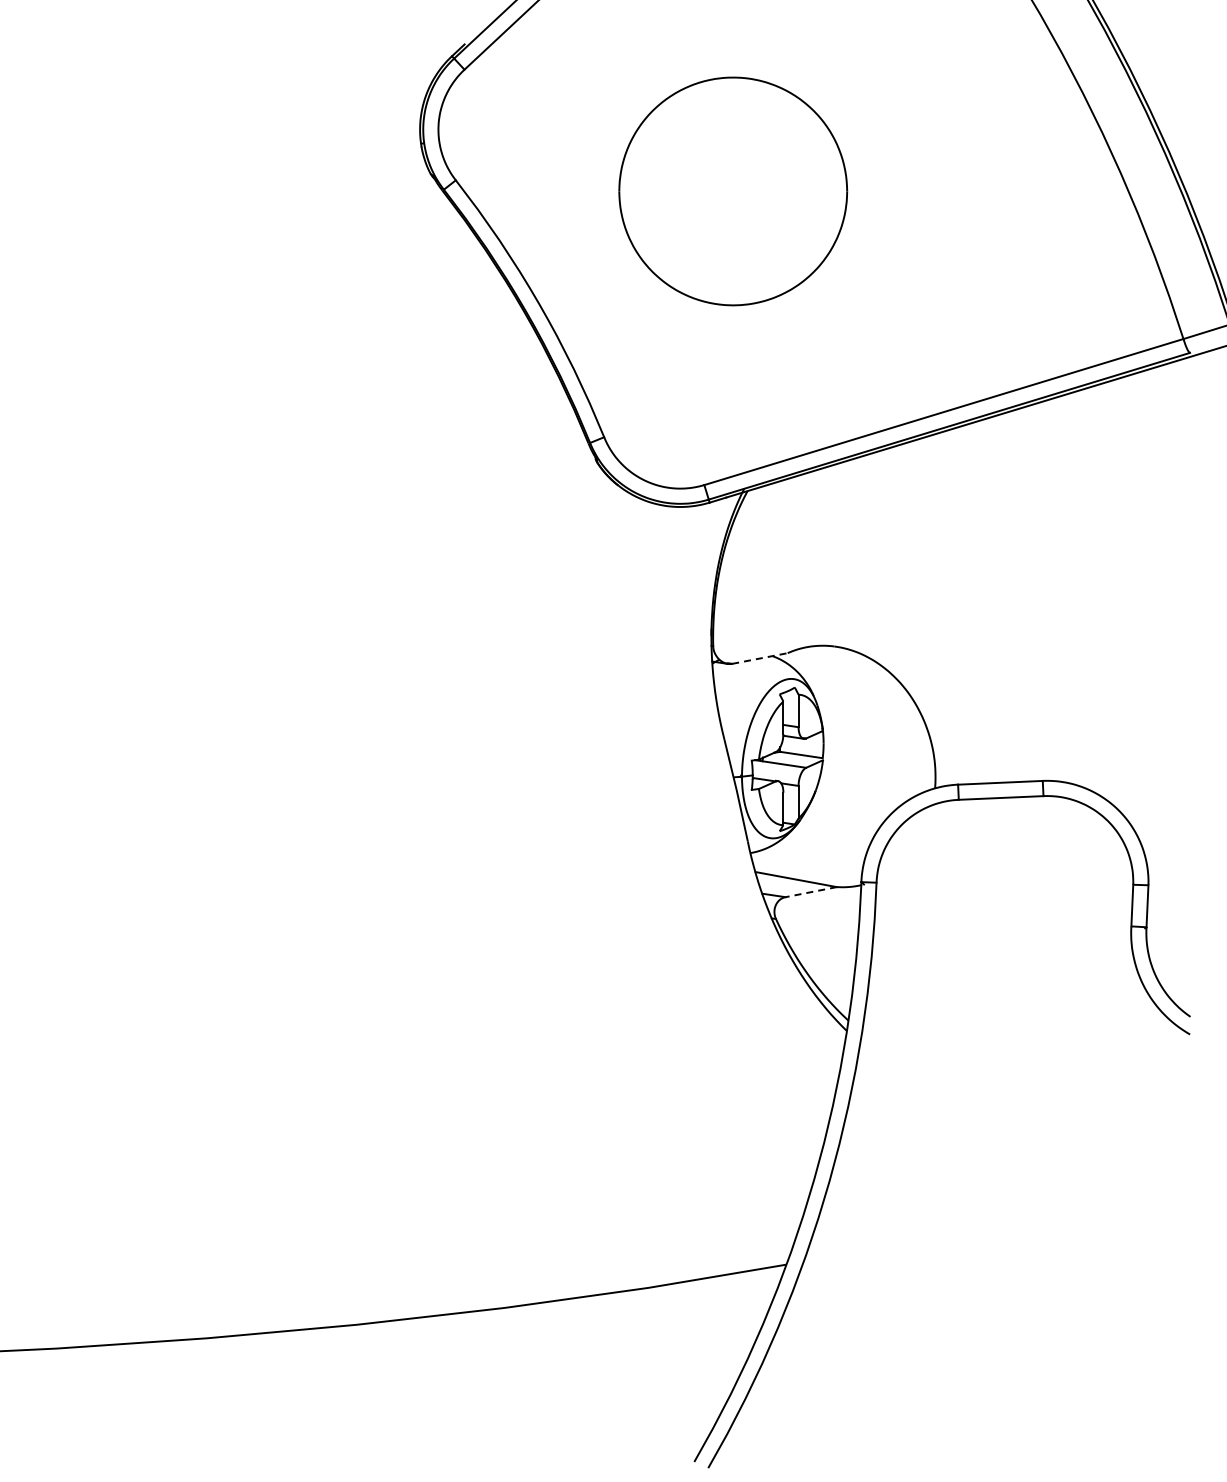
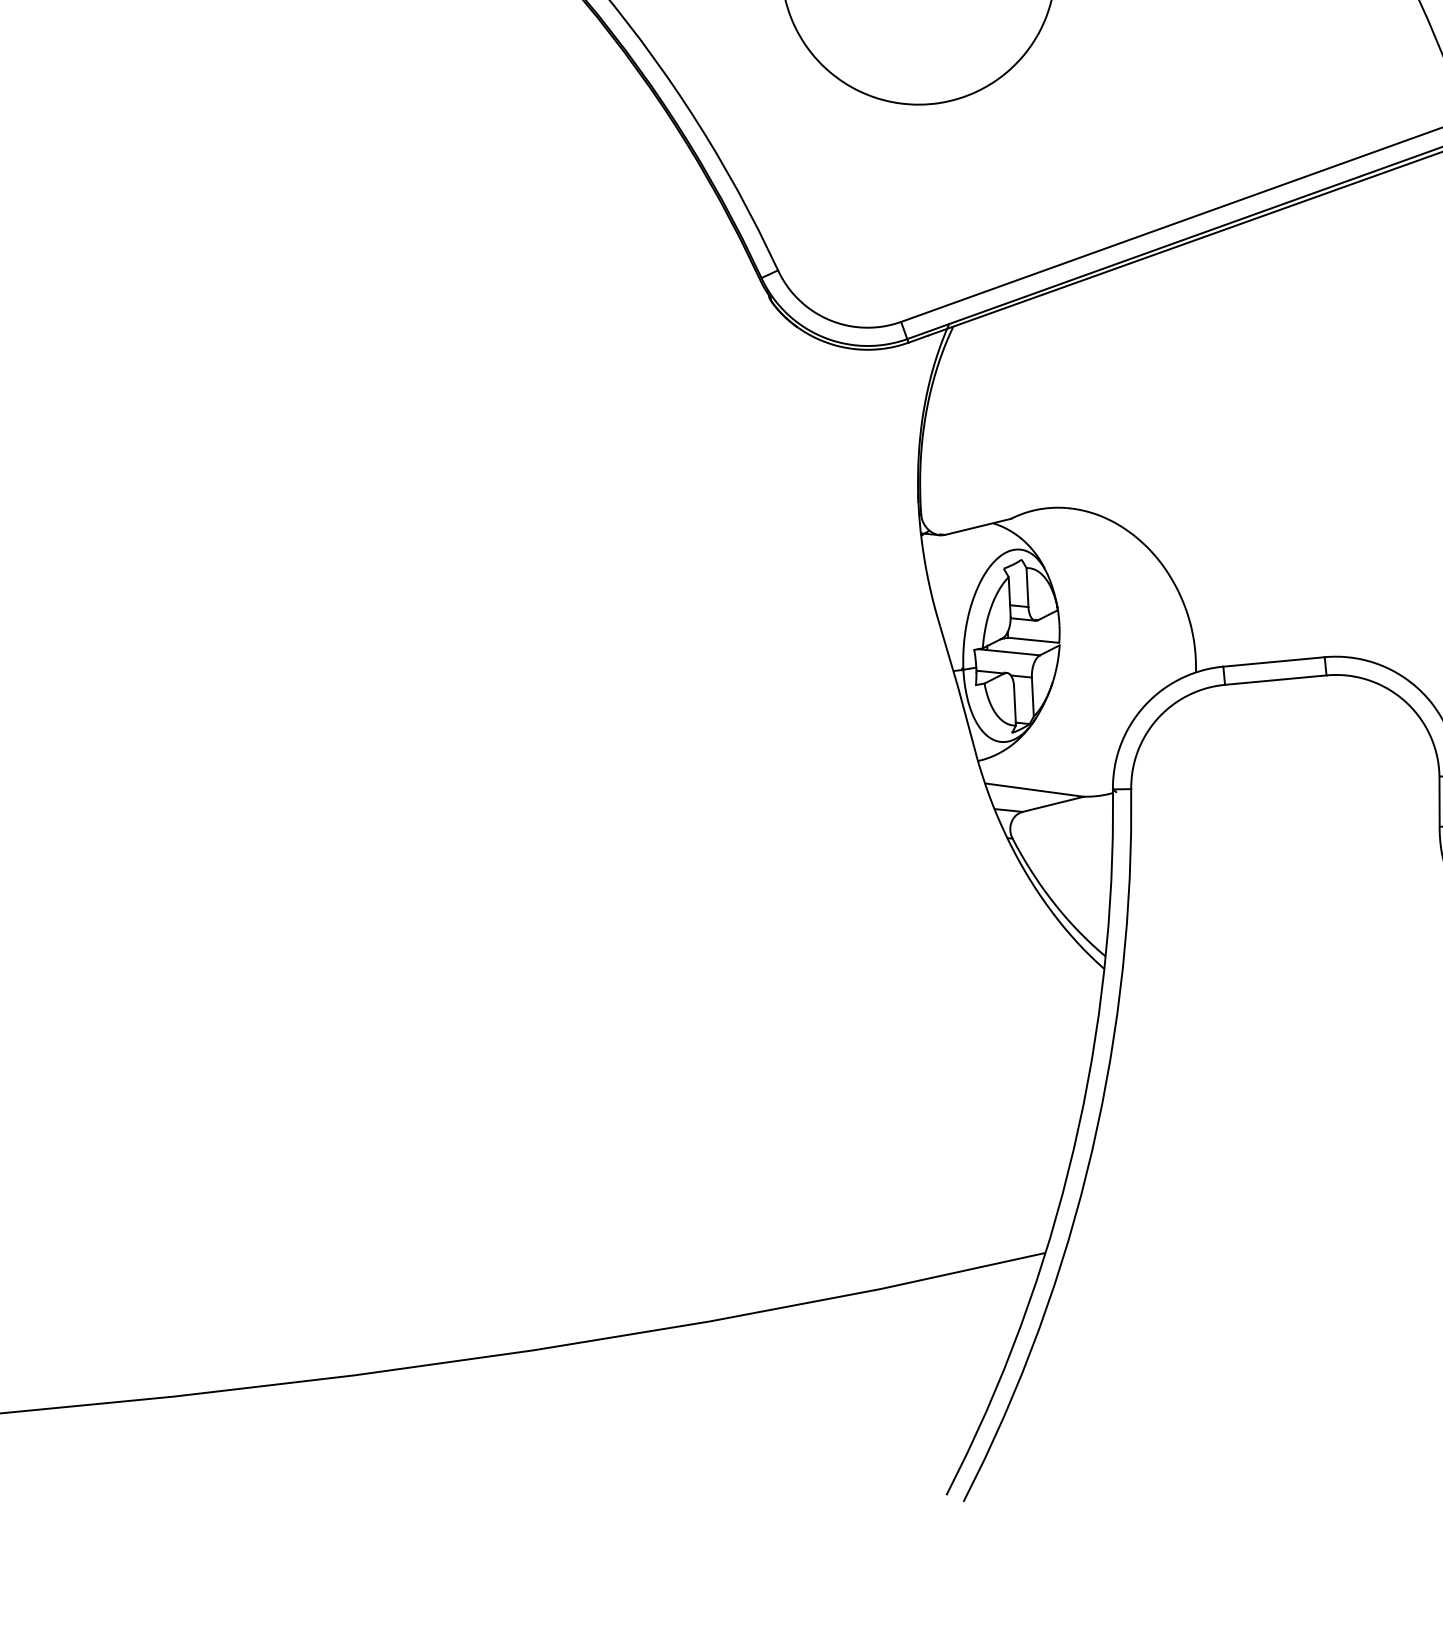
line: (760, 658) -> (978, 526), dashed -> solid
line: (810, 892) -> (1052, 804), dashed -> solid

